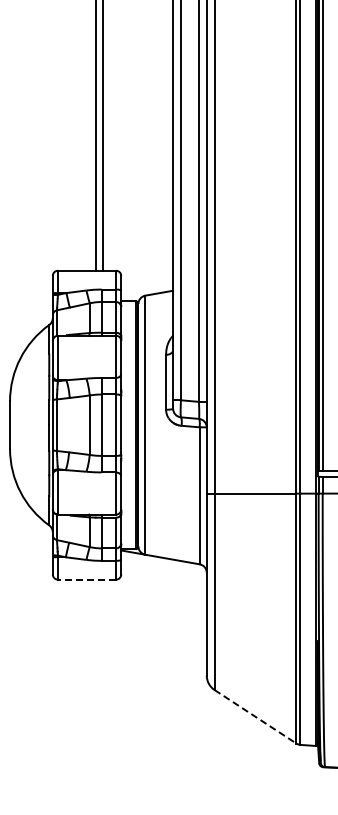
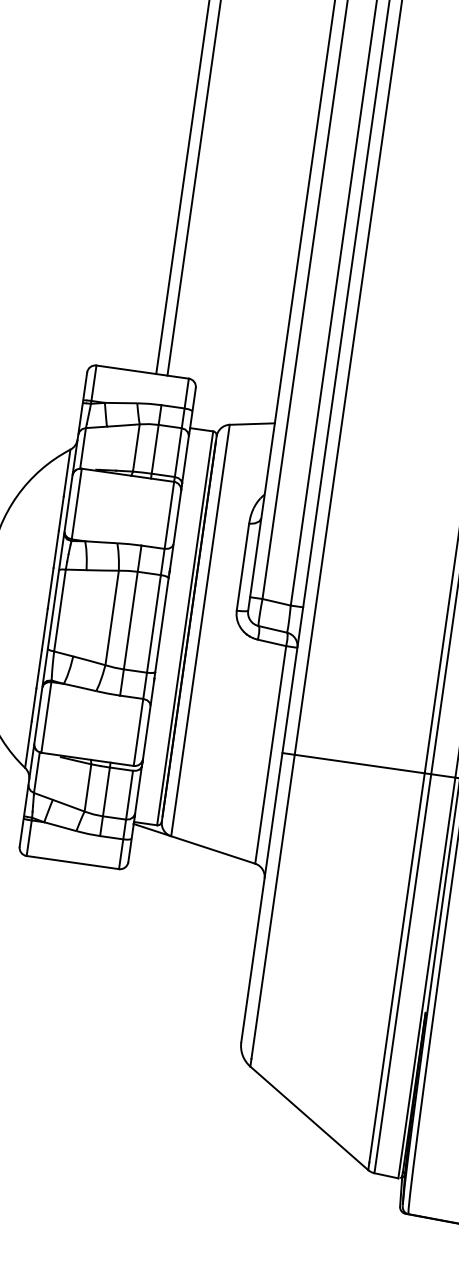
line: (86, 579) -> (72, 862), dashed -> solid
line: (255, 716) -> (309, 1117), dashed -> solid

